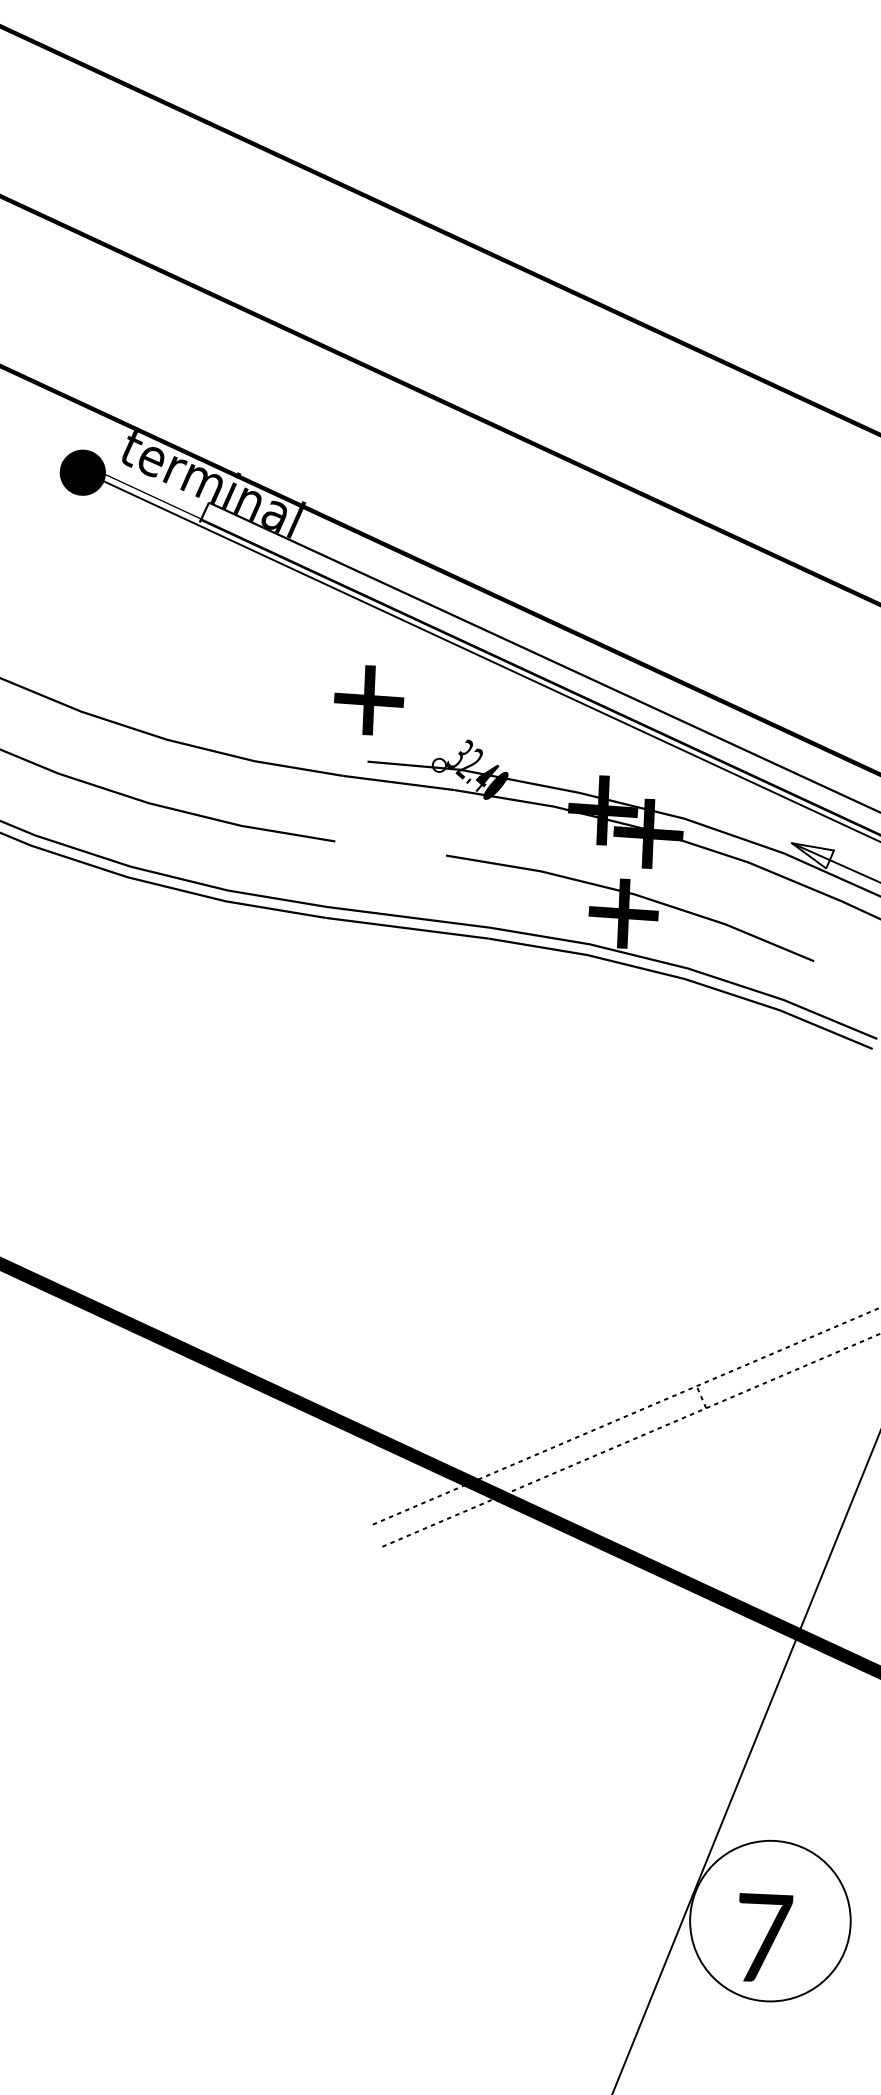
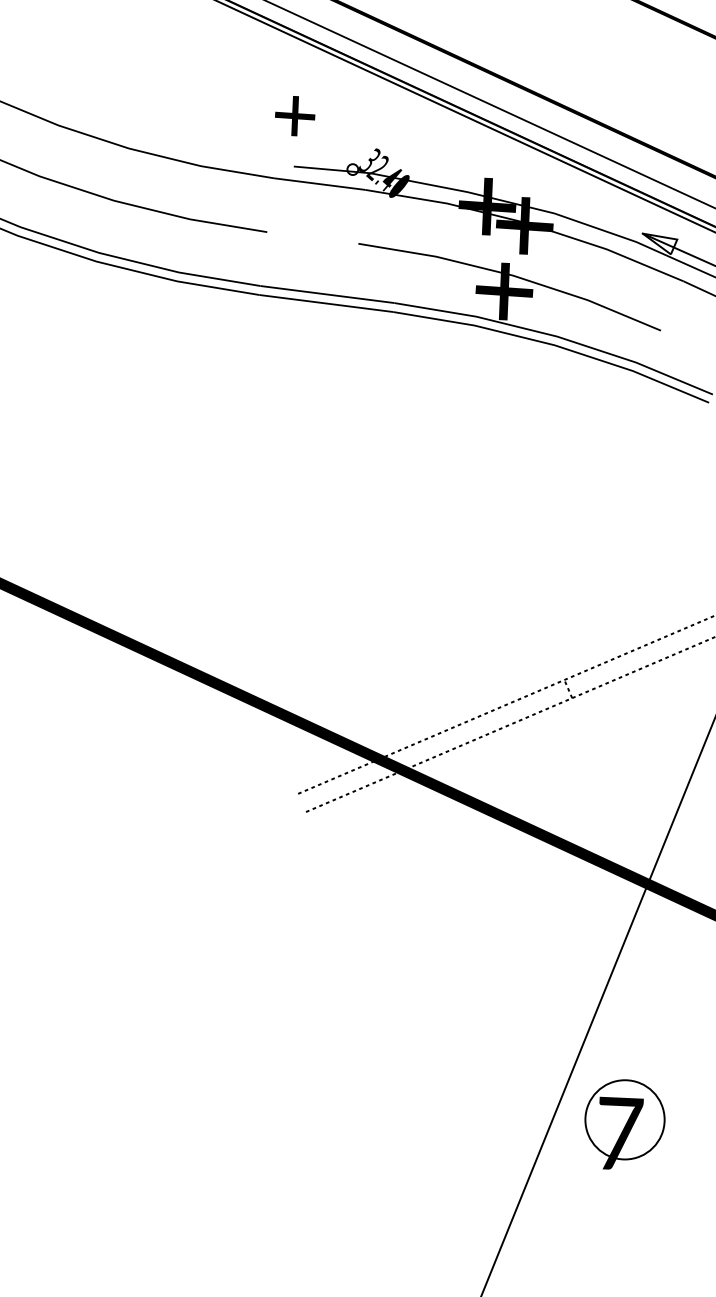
part: (369, 700) -> (295, 116), size x0.7
circle: (770, 1920) -> (625, 1119), size x0.6

